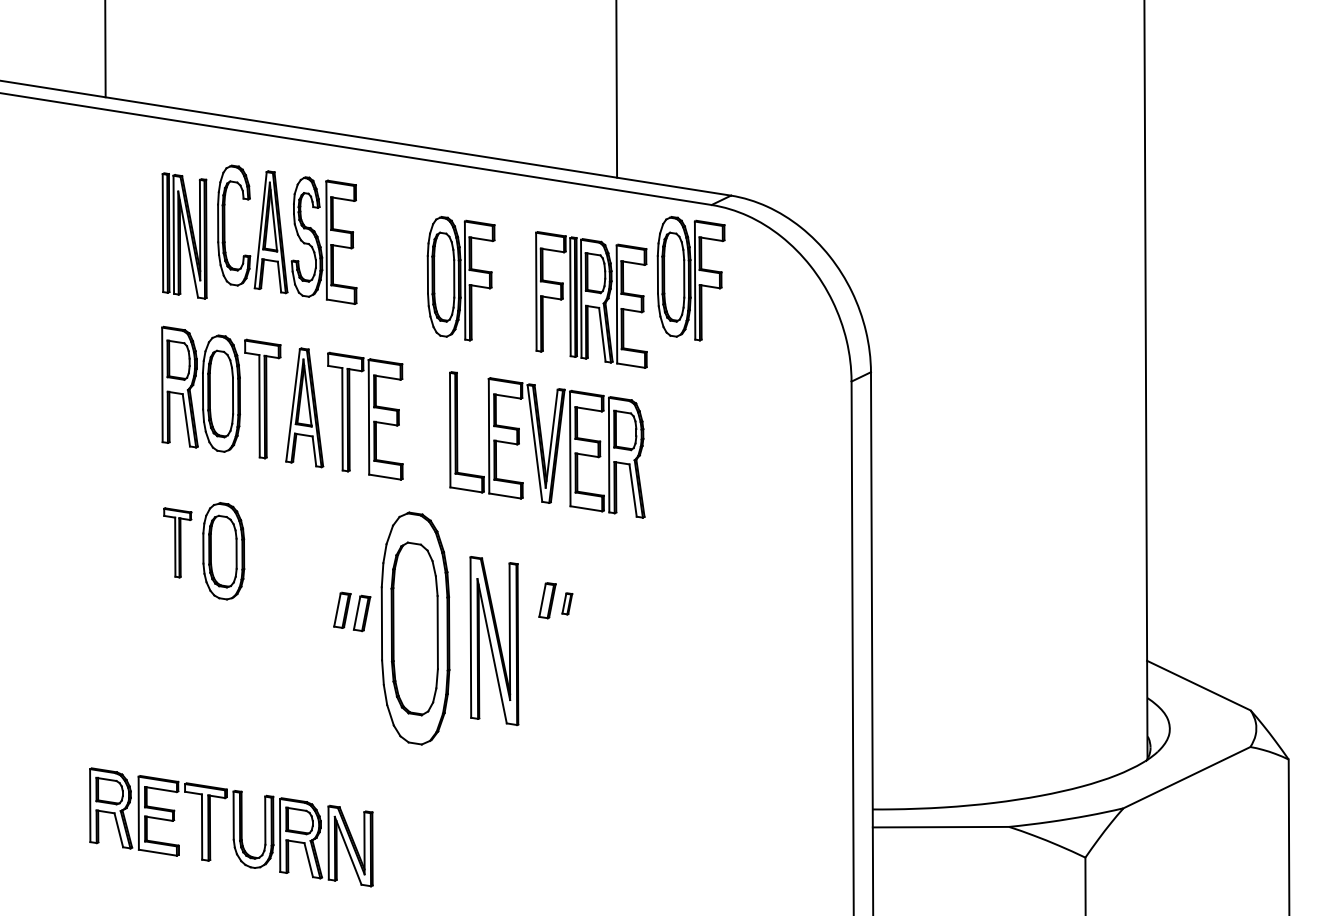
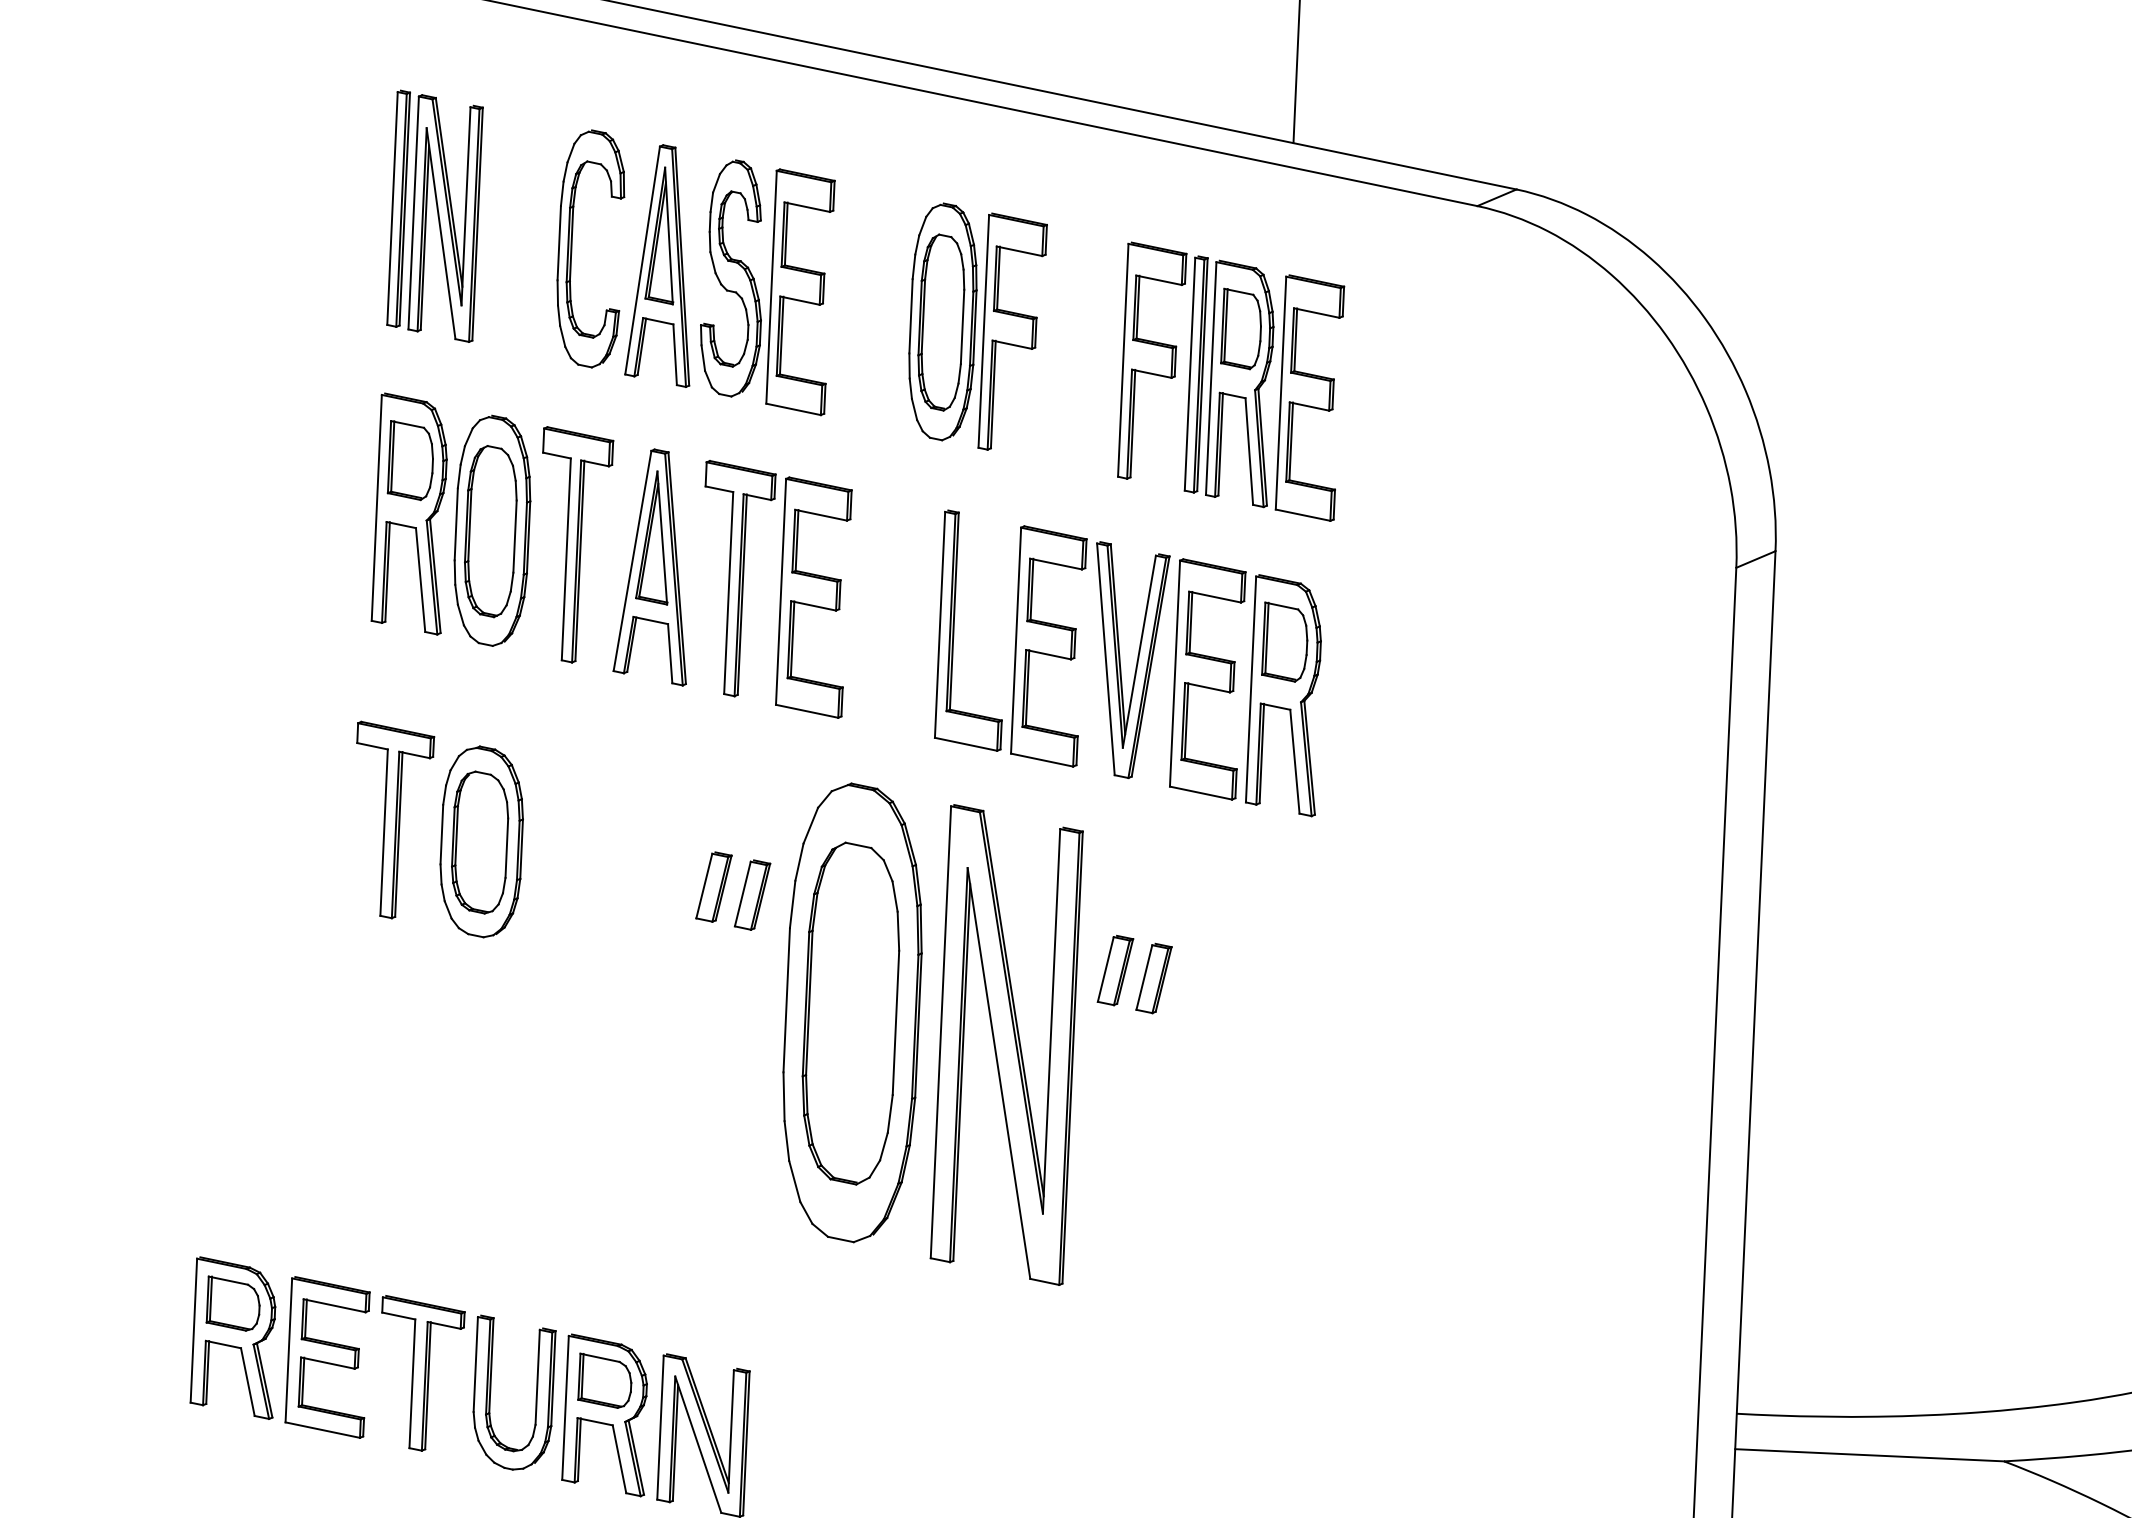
part: (287, 234) -> (694, 271), moved
part: (690, 278) -> (1428, 348), removed
part: (177, 542) -> (391, 820), size x1.43
part: (567, 603) -> (1154, 978), size x1.67
part: (352, 611) -> (733, 890), moved
part: (494, 640) -> (1007, 1044), size x1.43

